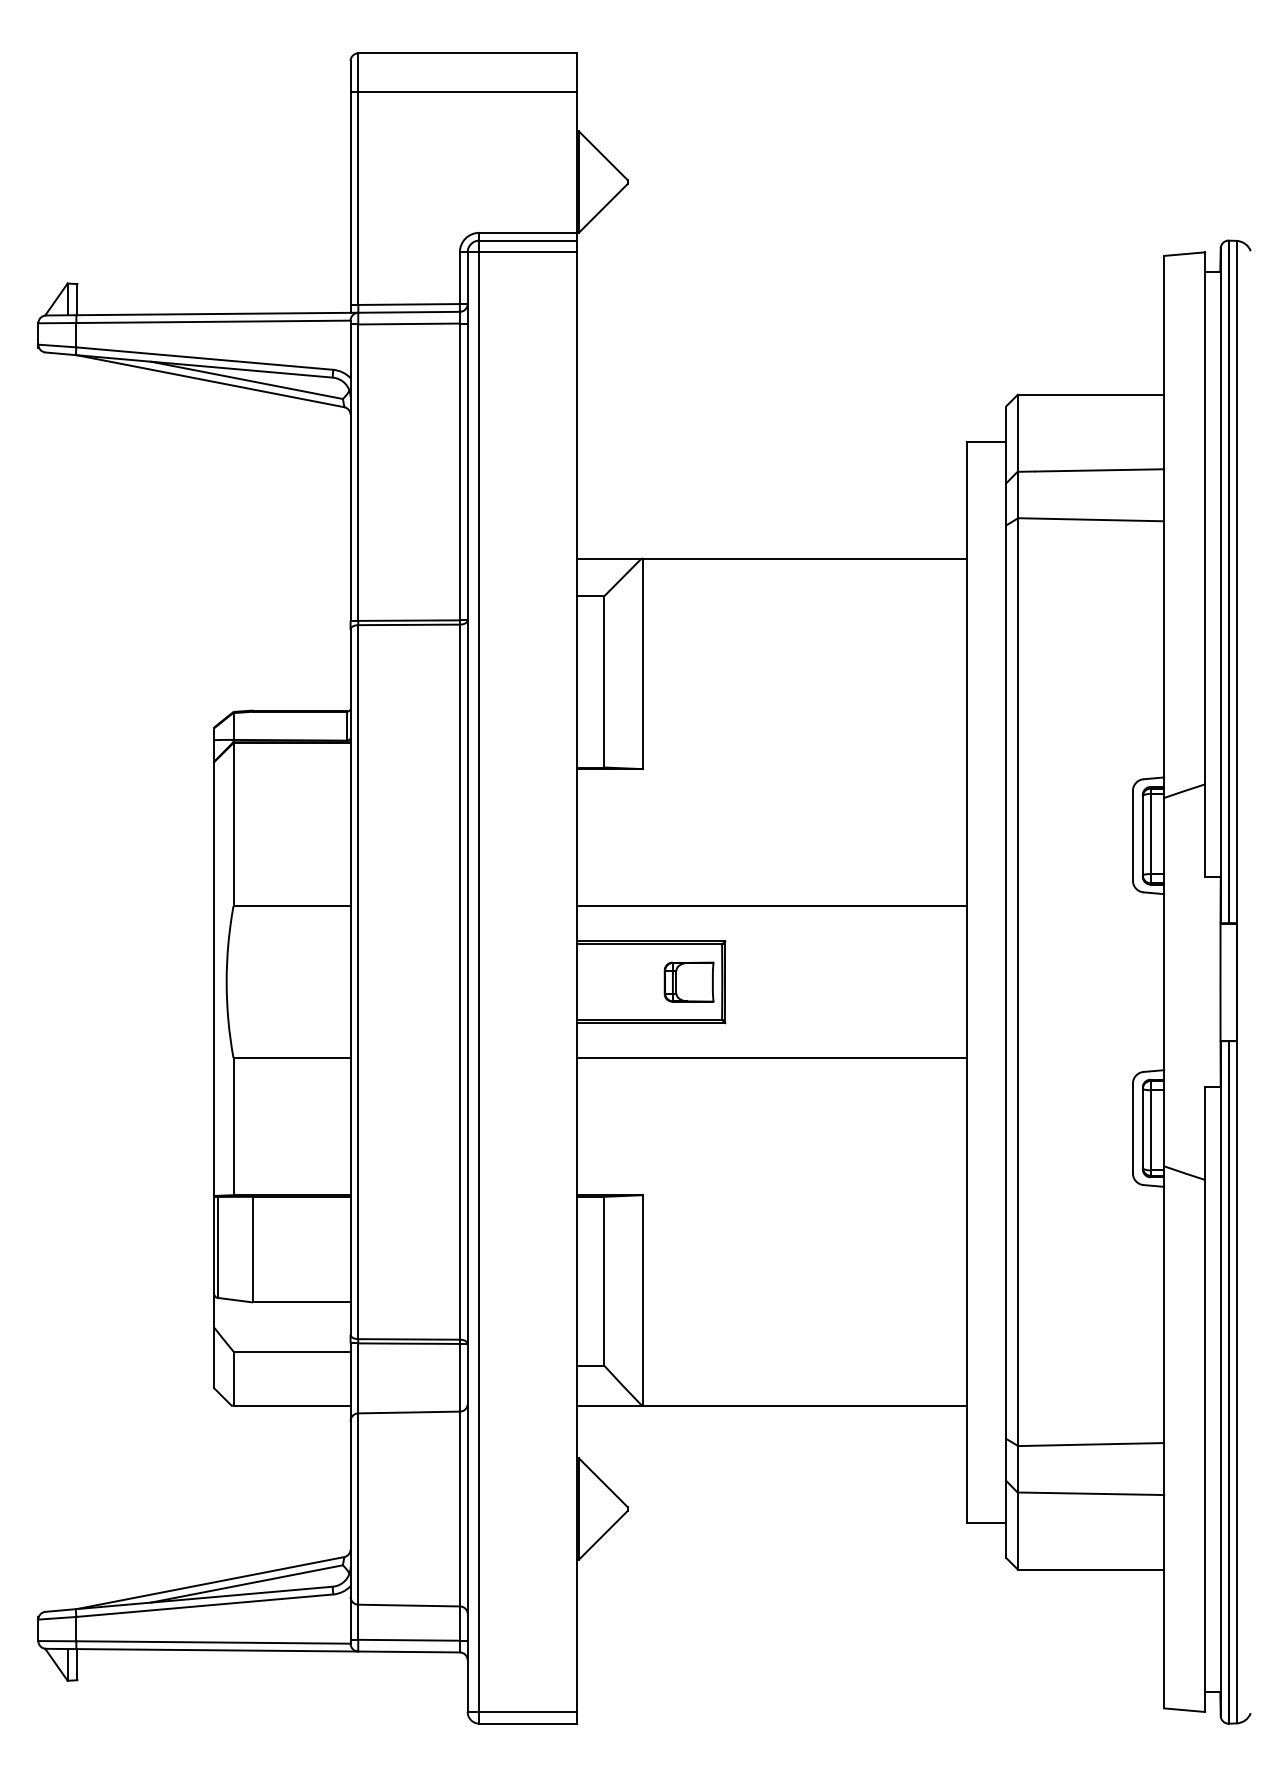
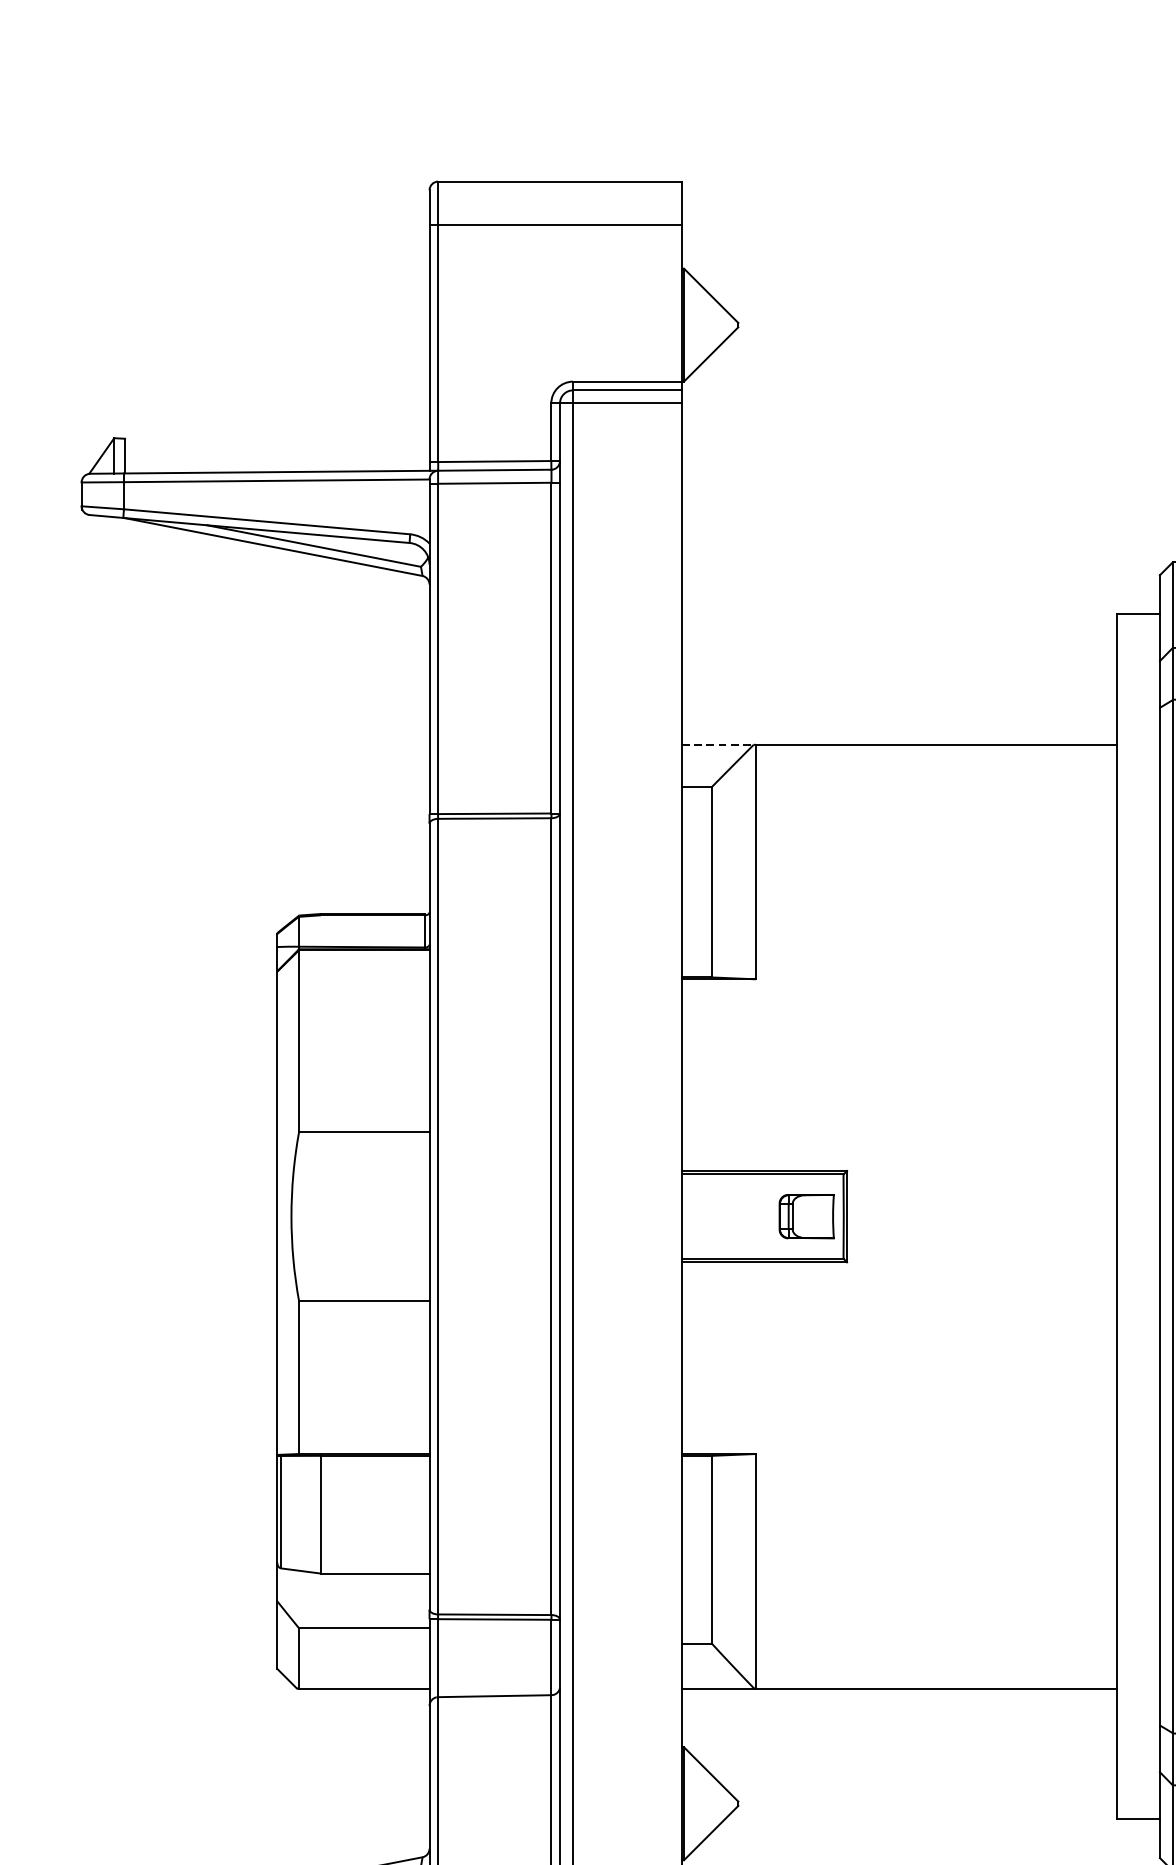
line: (609, 558) -> (718, 744), solid -> dashed
line: (771, 906) -> (898, 1132), removed
line: (771, 1058) -> (898, 1301), removed

